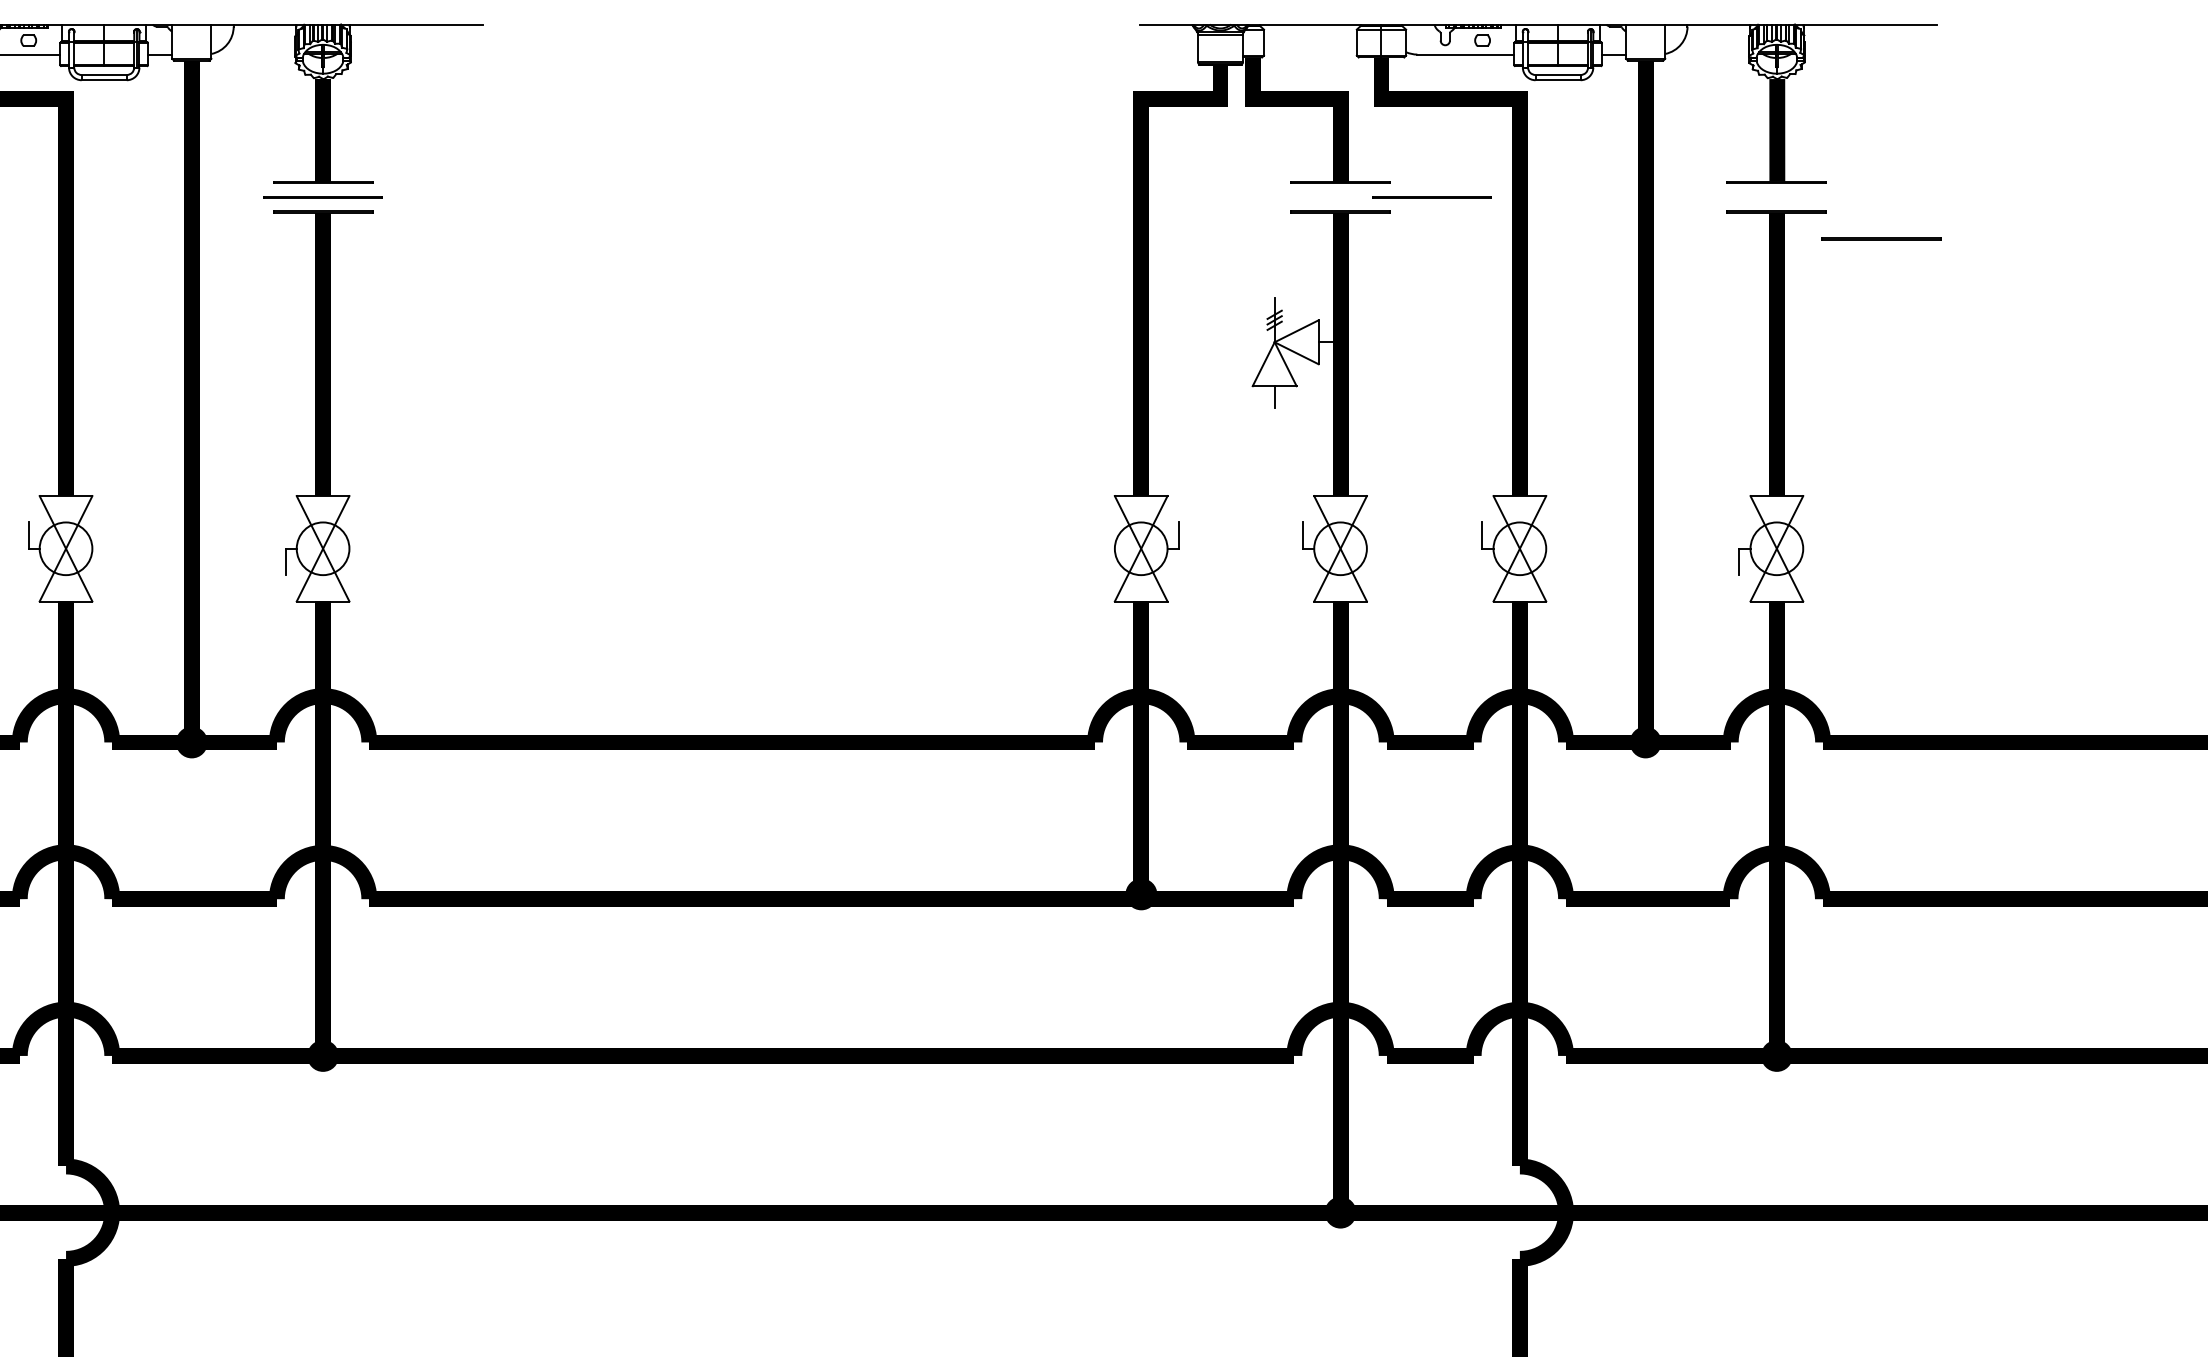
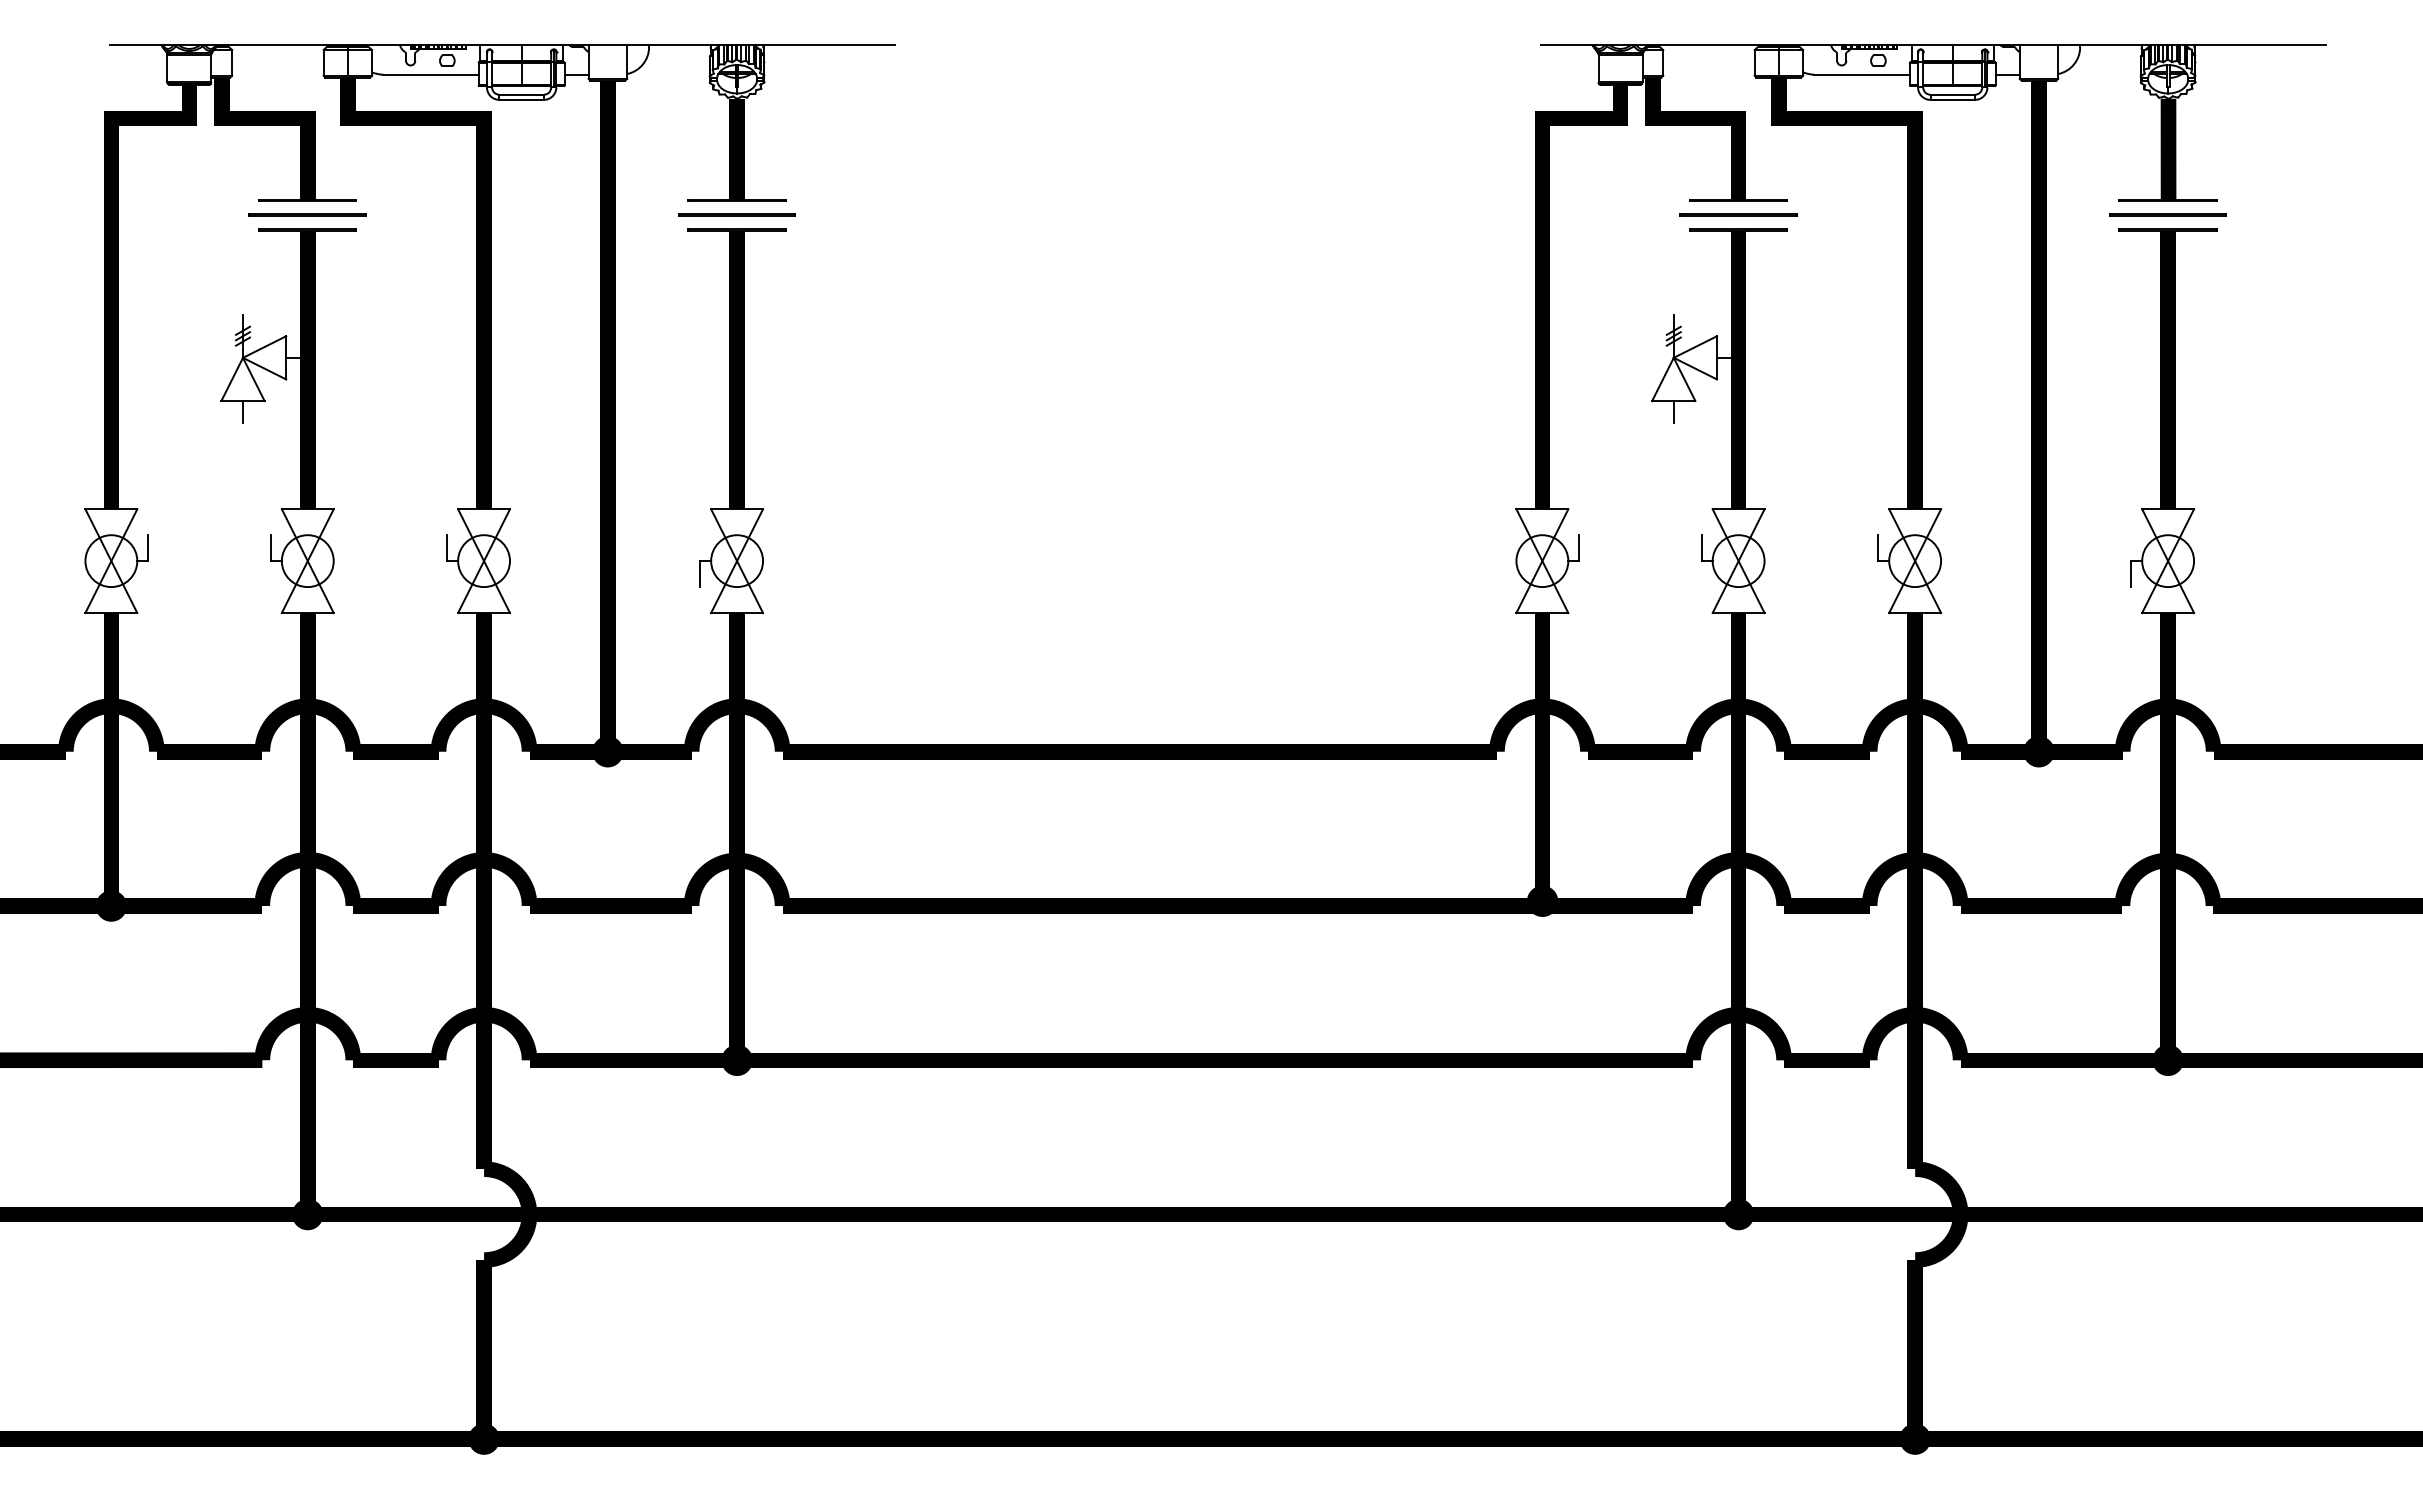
line: (1431, 196) -> (1738, 214), moved
line: (1880, 238) -> (2167, 214), moved

